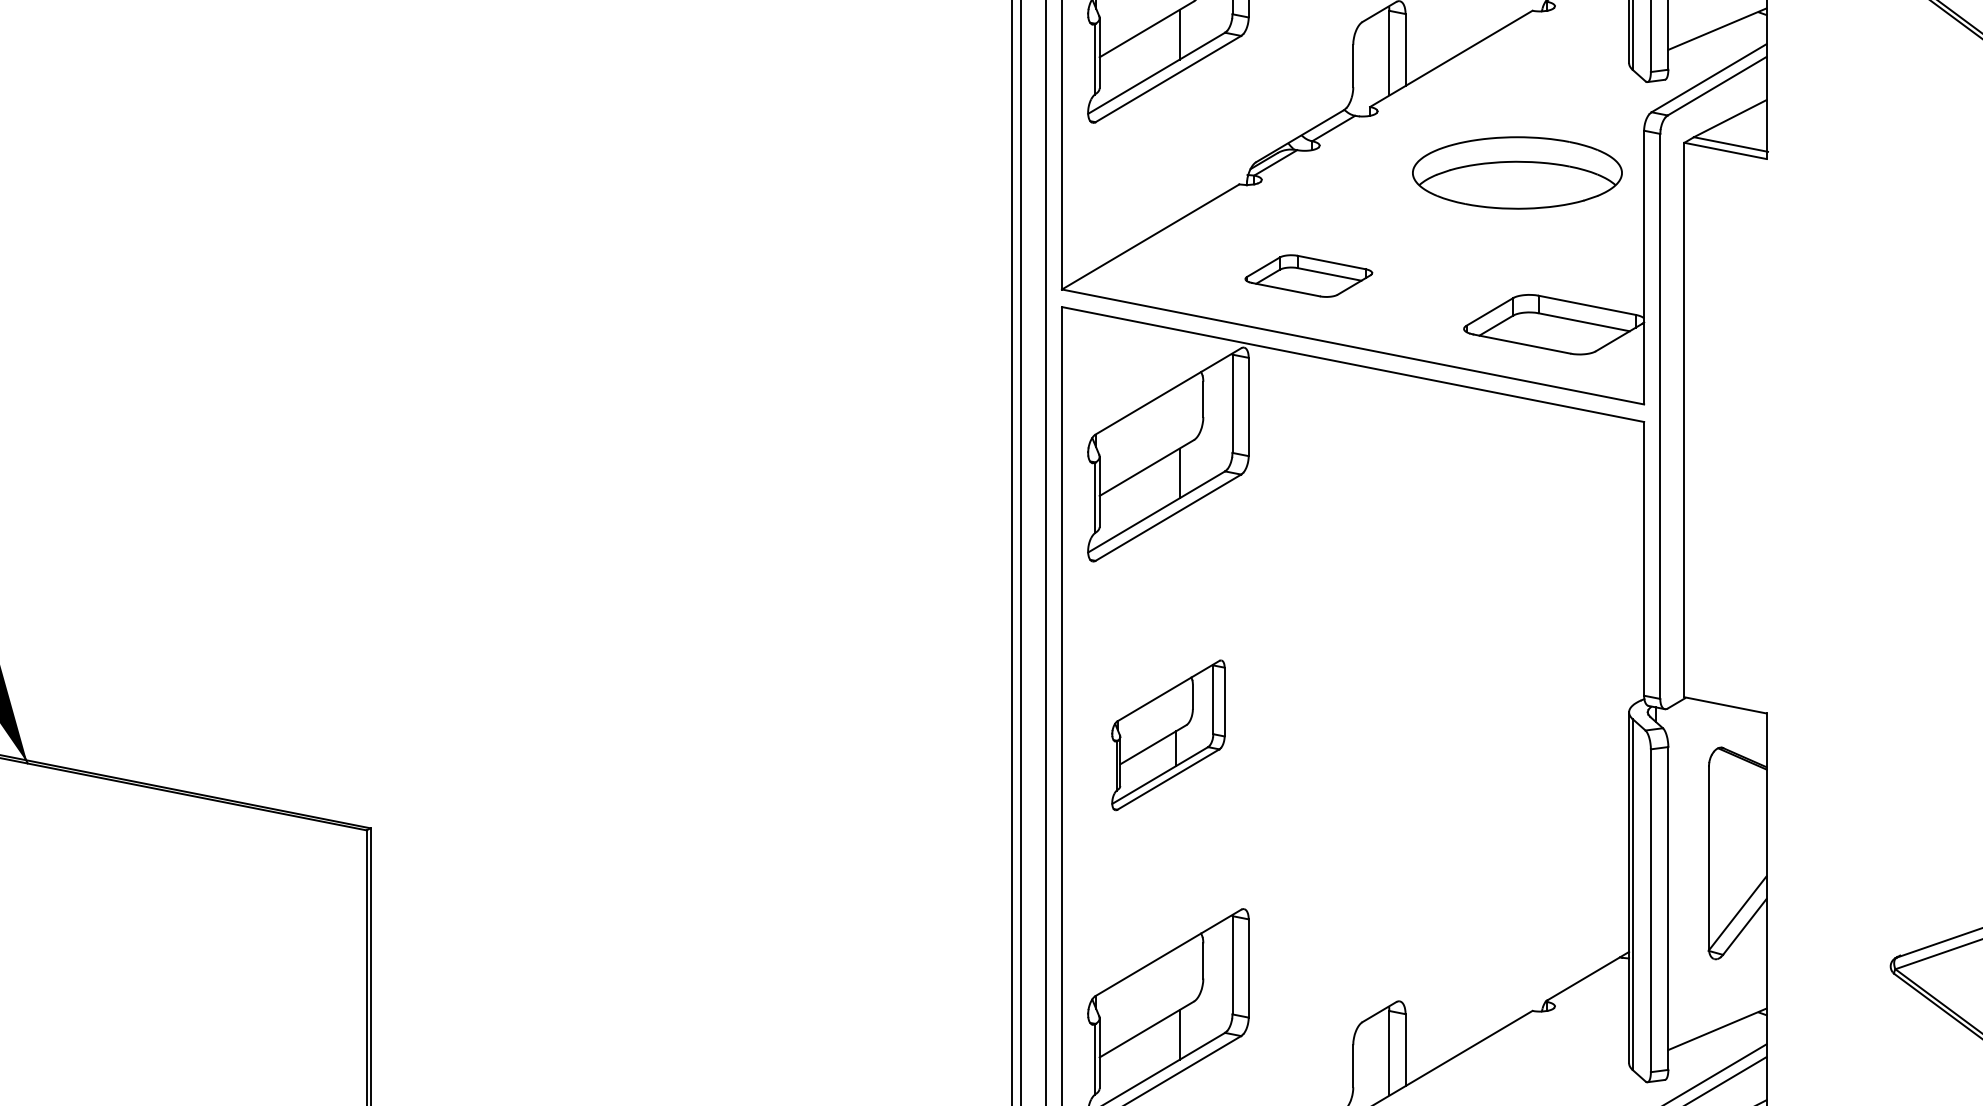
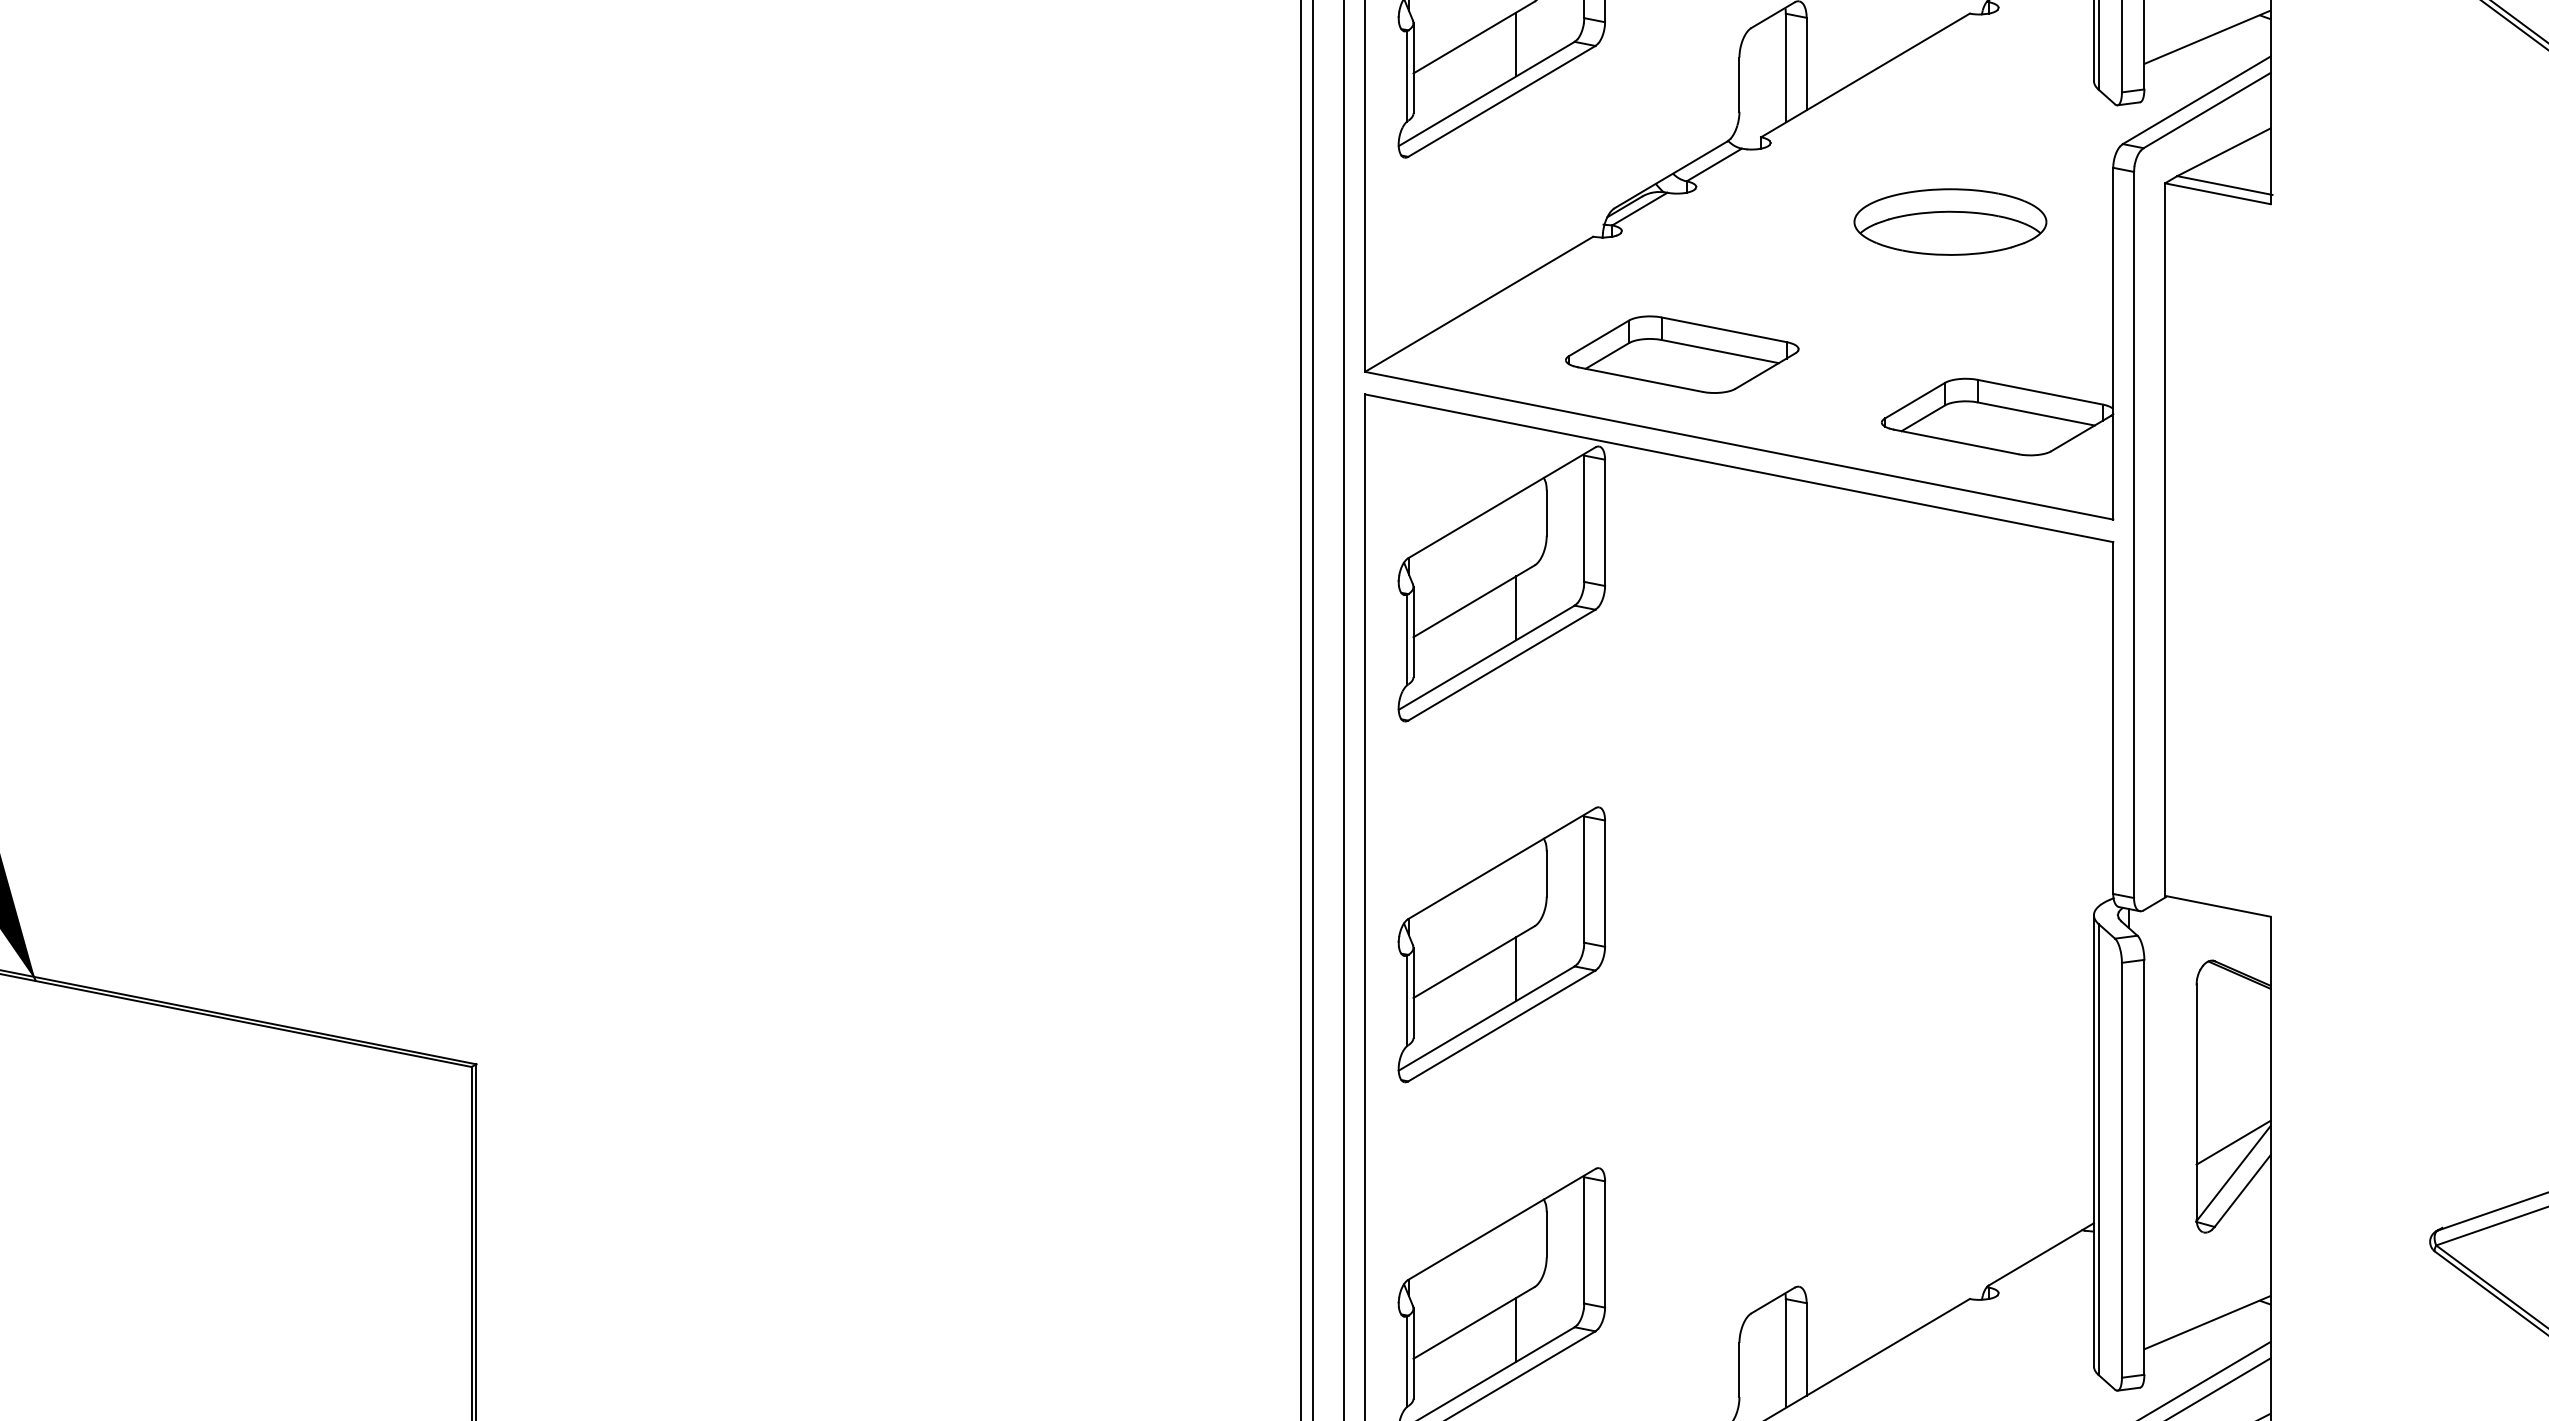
part: (1517, 172) -> (1950, 221), size x0.71
part: (1308, 275) -> (1682, 354), size x1.43
part: (1168, 735) -> (1501, 944), size x1.43
line: (1737, 889) -> (2233, 1142), added

